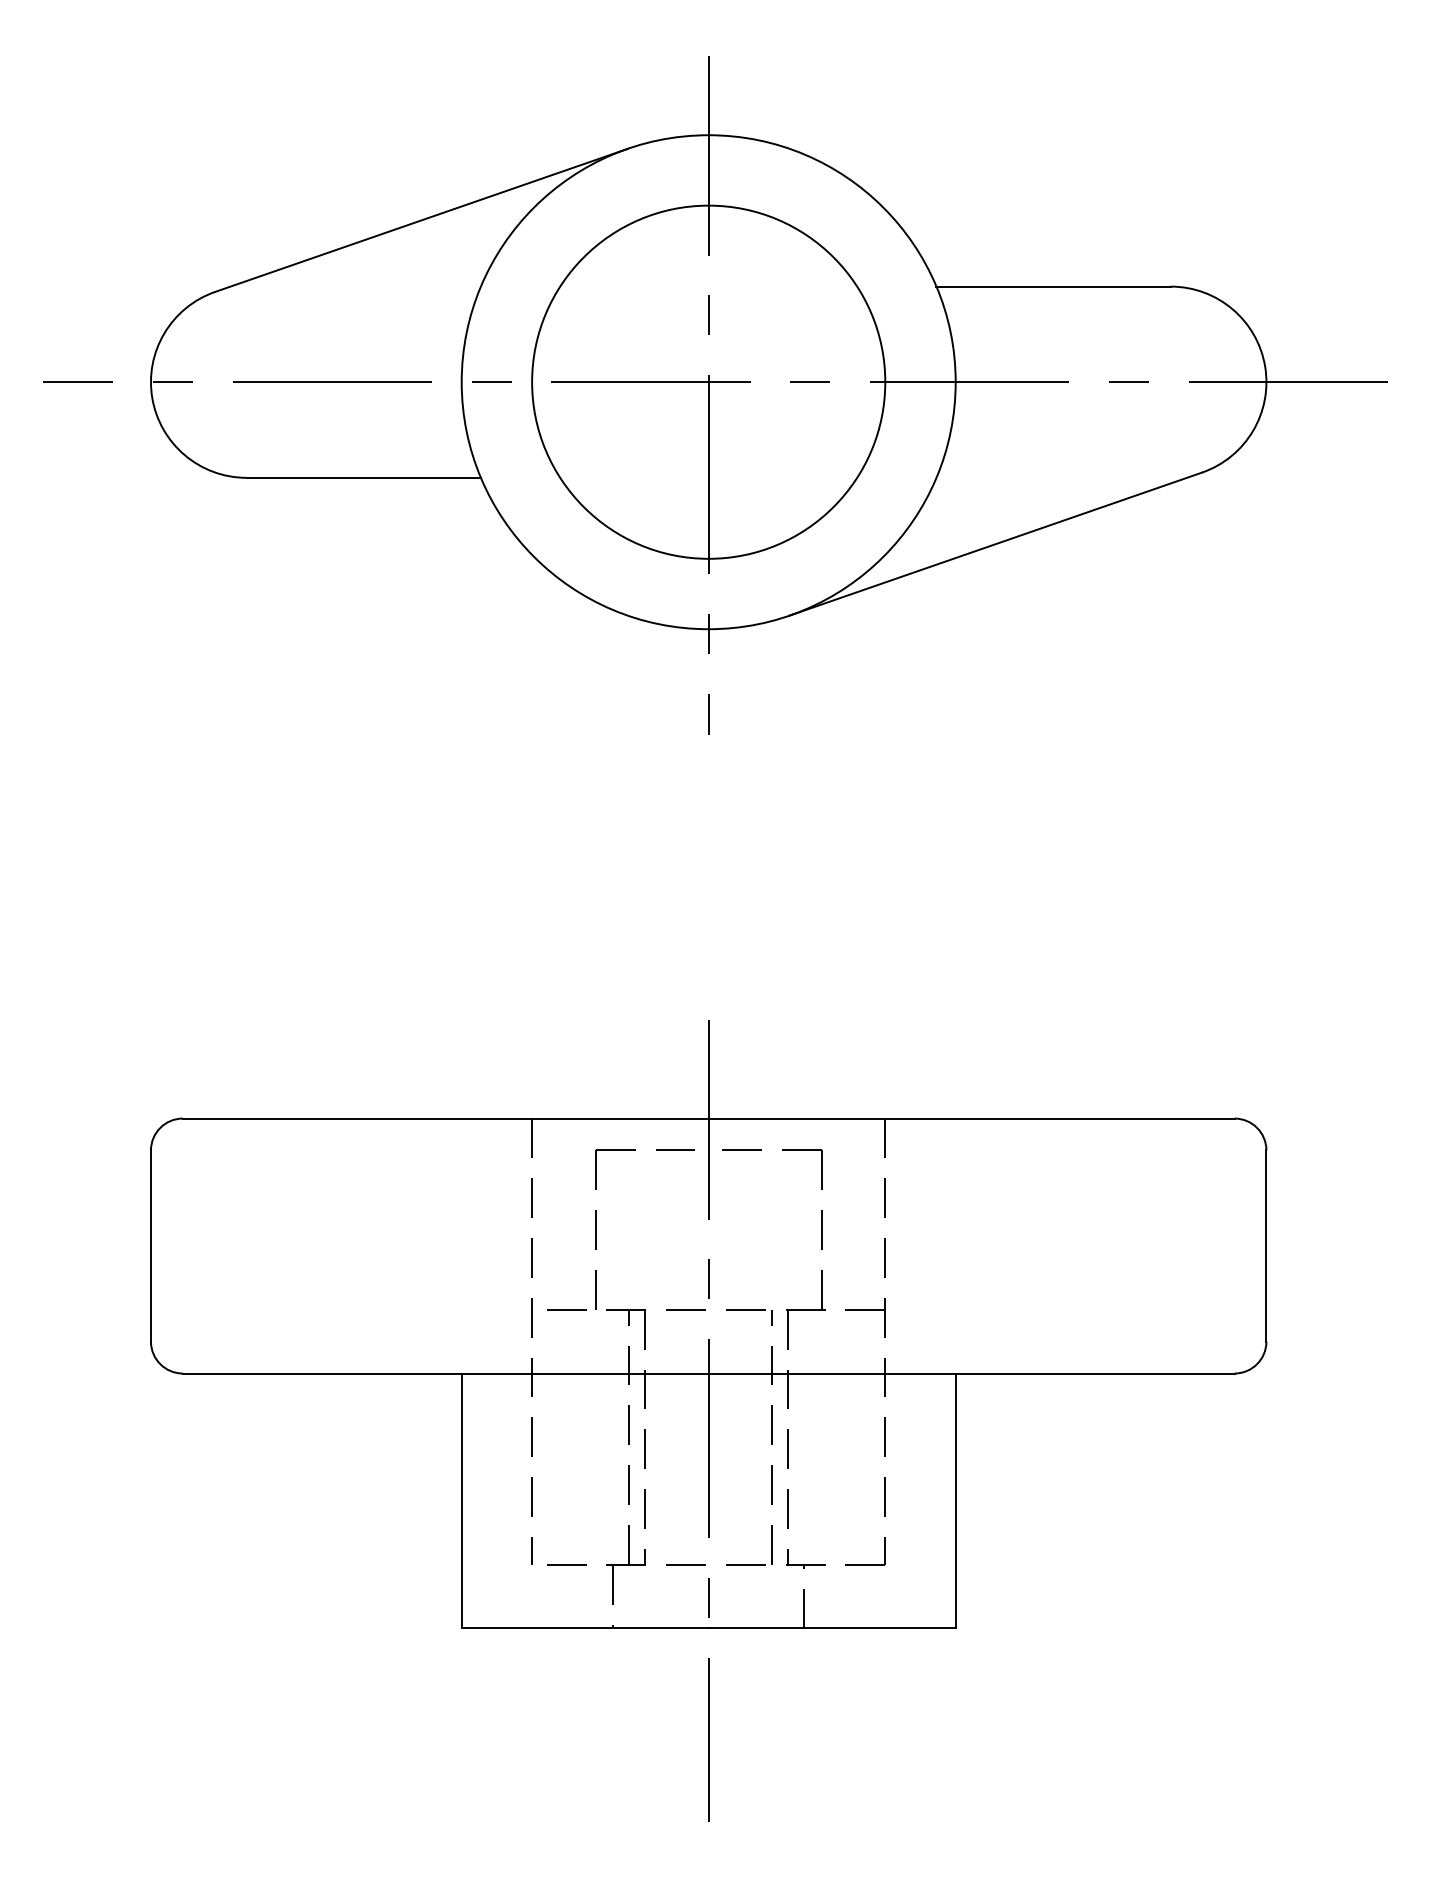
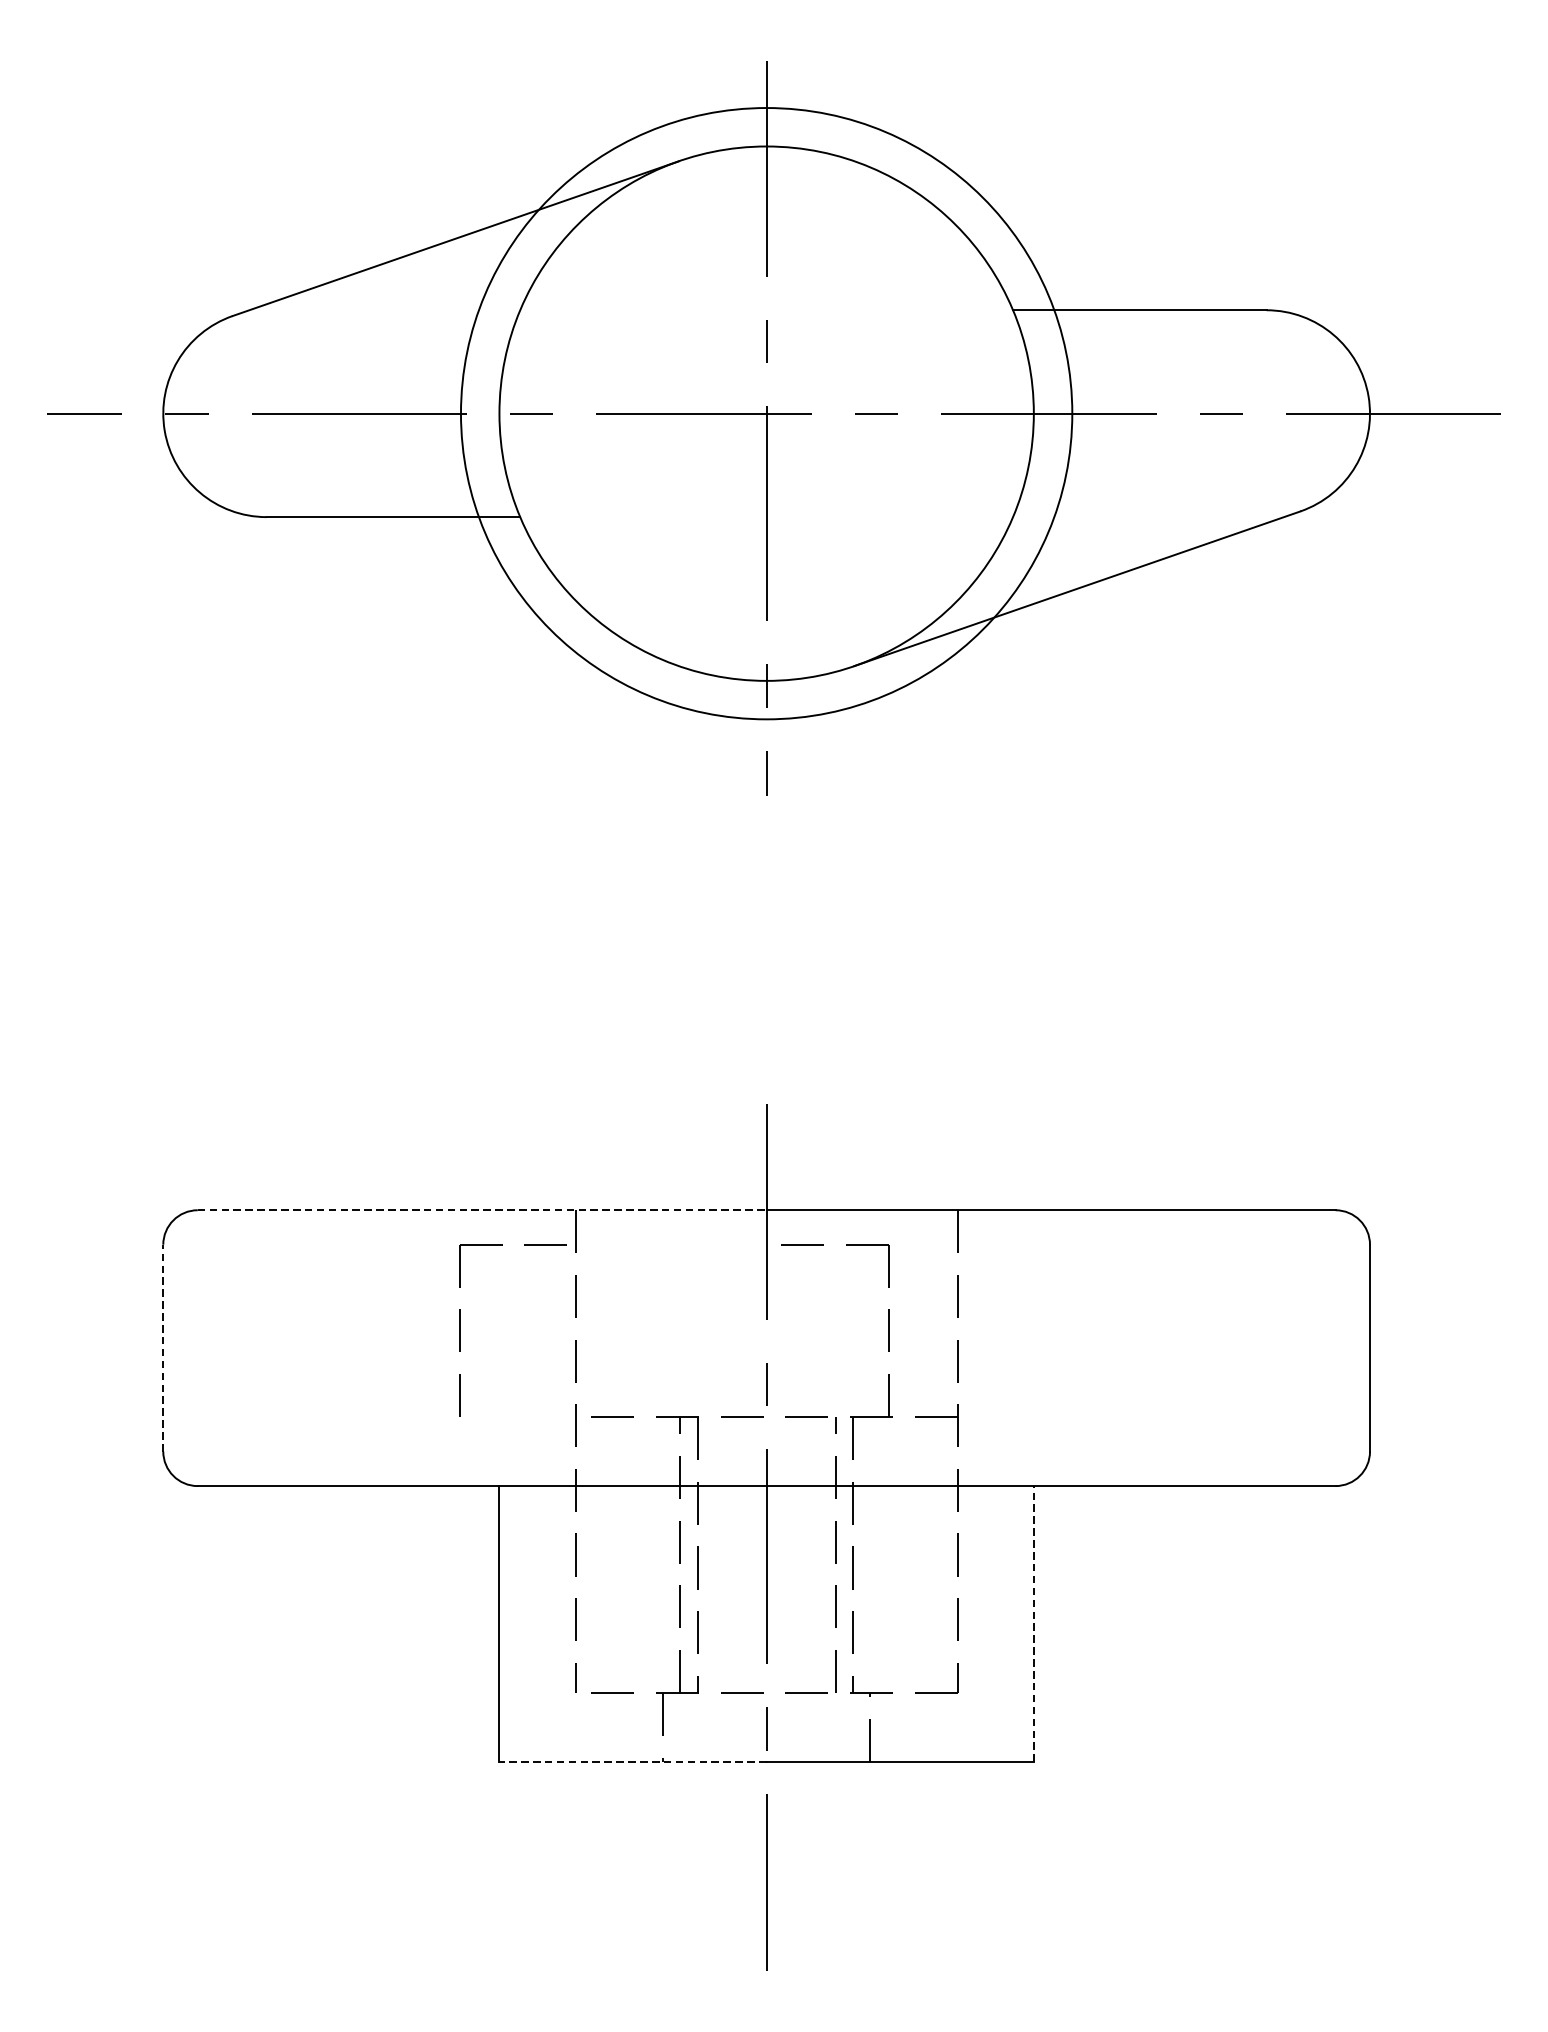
circle: (708, 381) -> (766, 412), size x1.6
line: (445, 1118) -> (481, 1210), solid -> dashed
part: (596, 1229) -> (460, 1330), moved
line: (150, 1246) -> (162, 1348), solid -> dashed
line: (955, 1500) -> (1033, 1623), solid -> dashed
line: (584, 1628) -> (632, 1761), solid -> dashed

